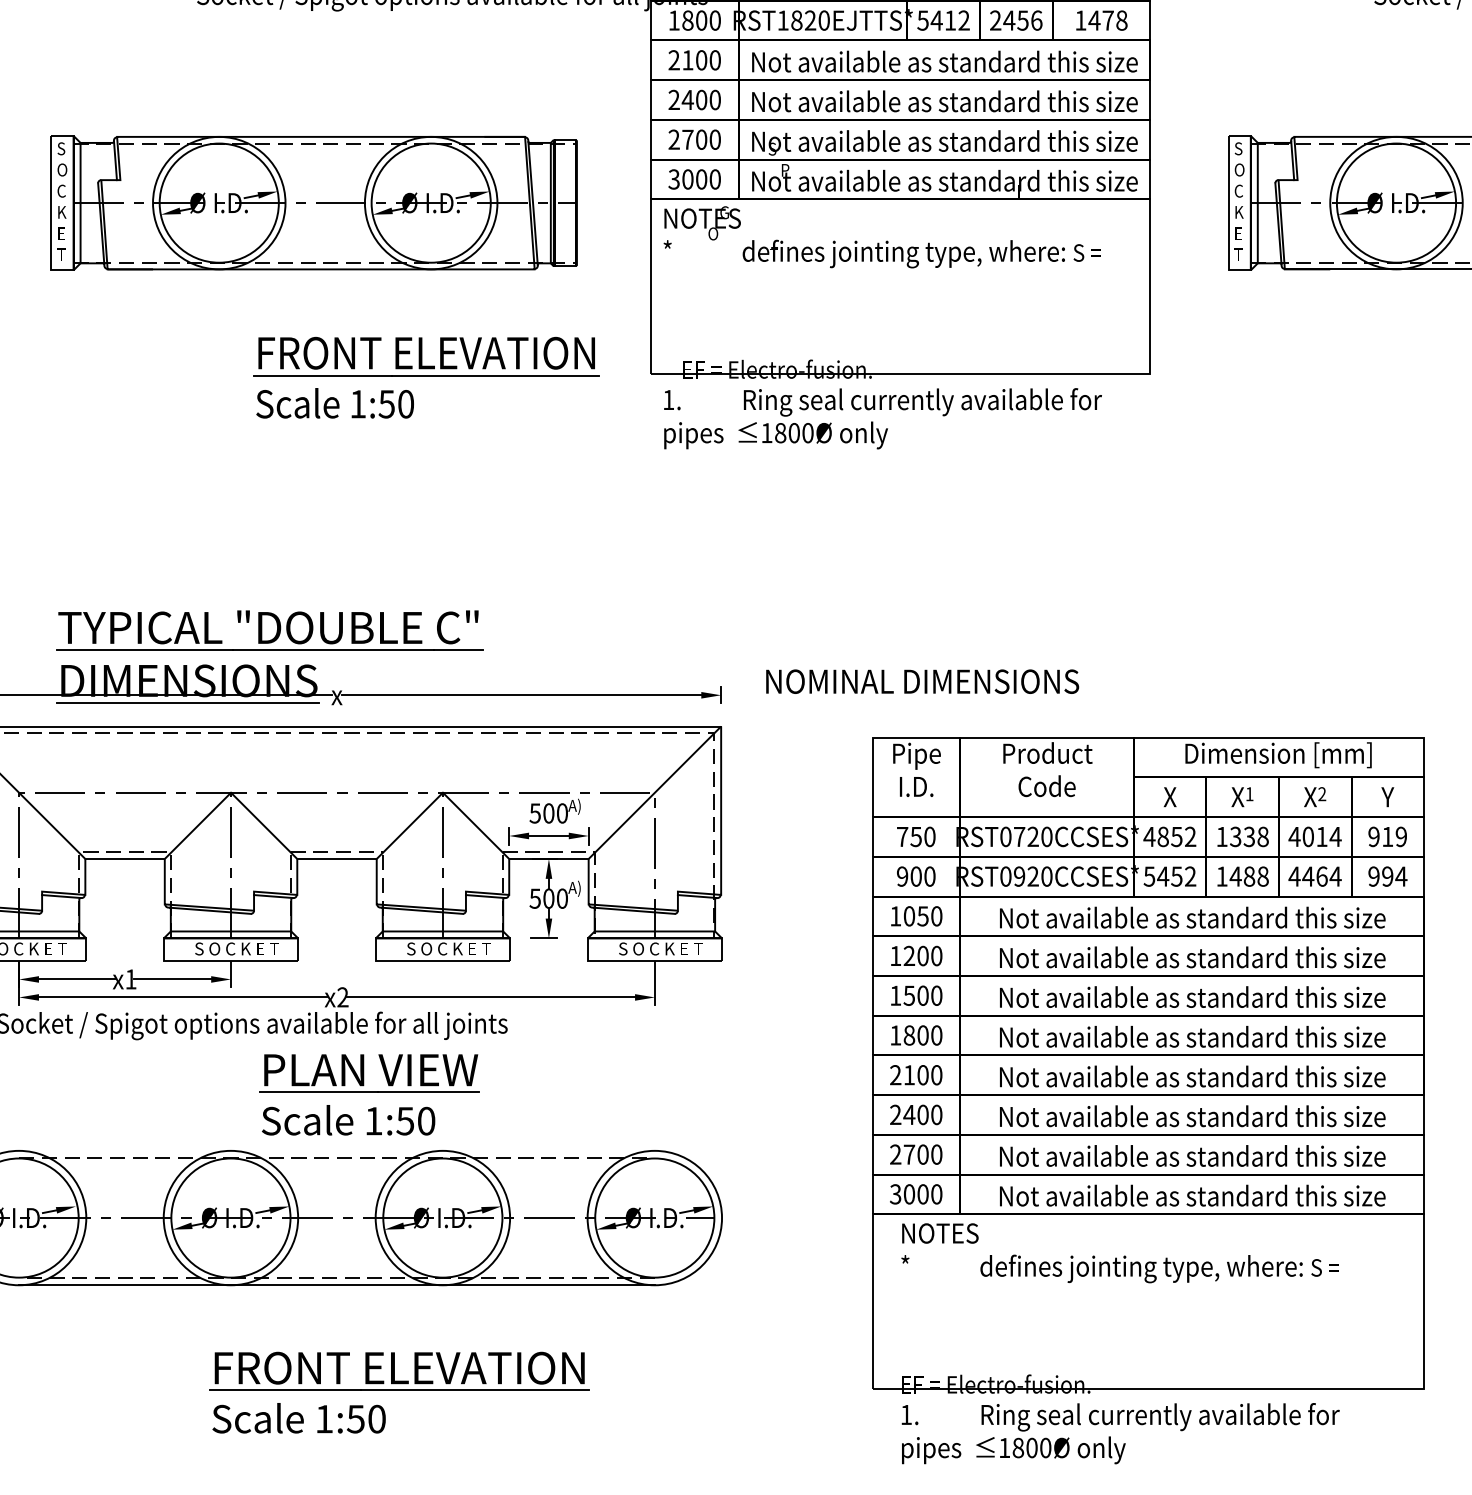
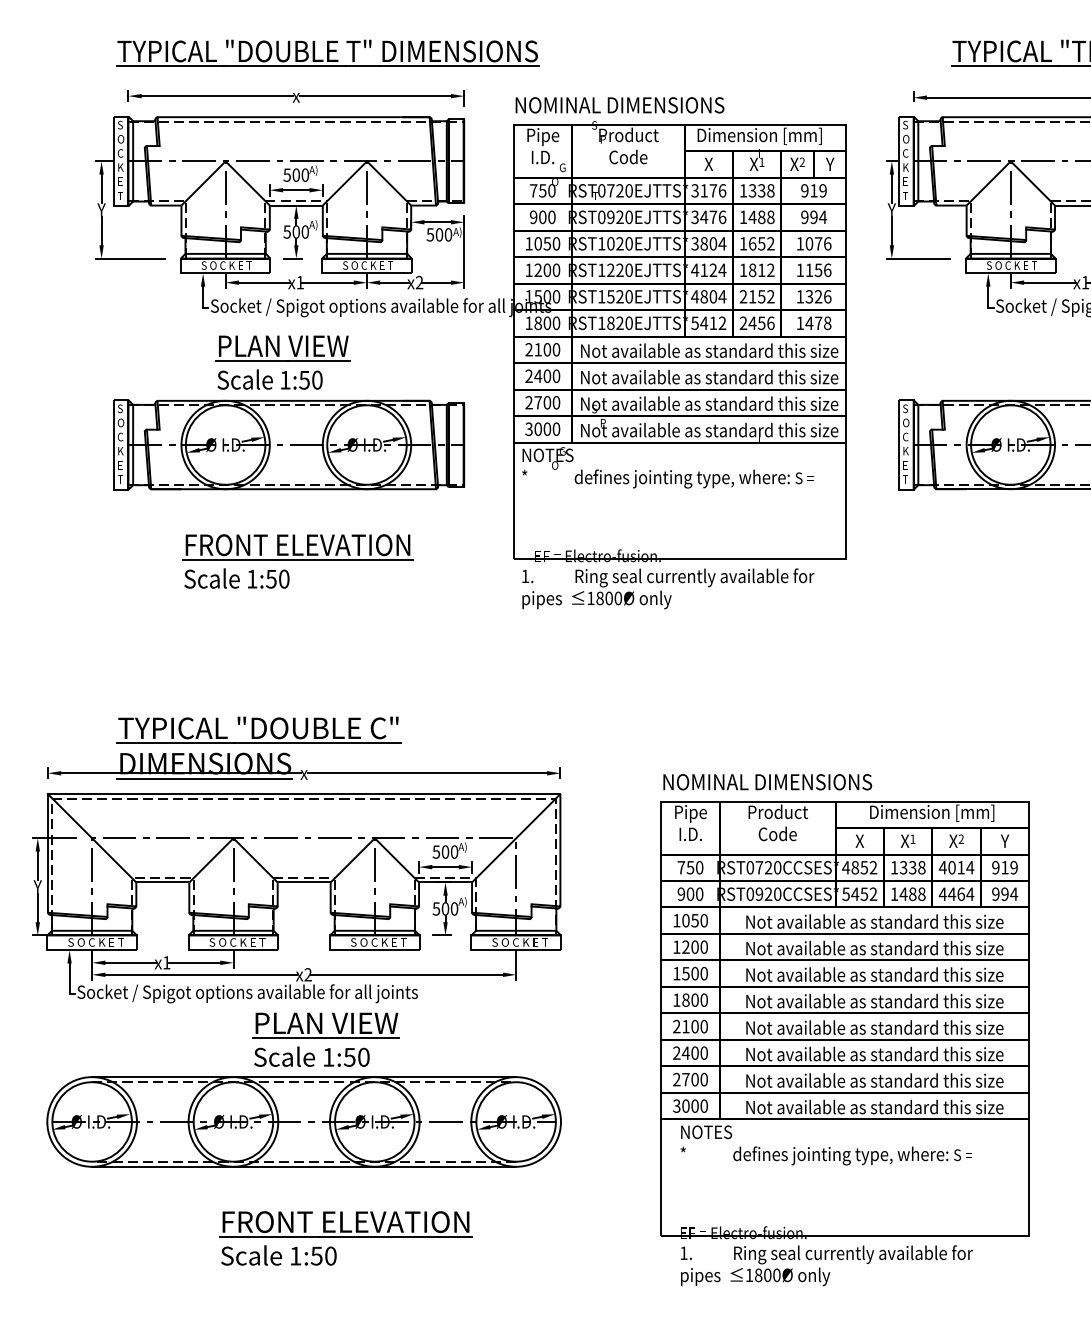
part: (304, 79) -> (282, 362), added
part: (425, 377) -> (297, 561), moved
text: (922, 682) -> (767, 782), moved
line: (337, 1151) -> (304, 1077), added

